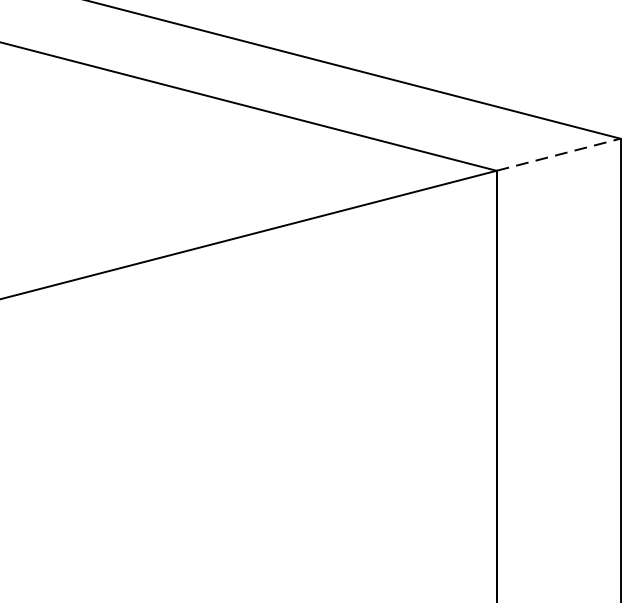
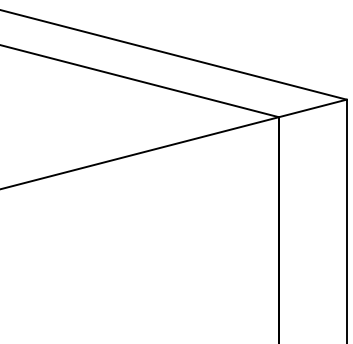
line: (559, 154) -> (313, 108), dashed -> solid

